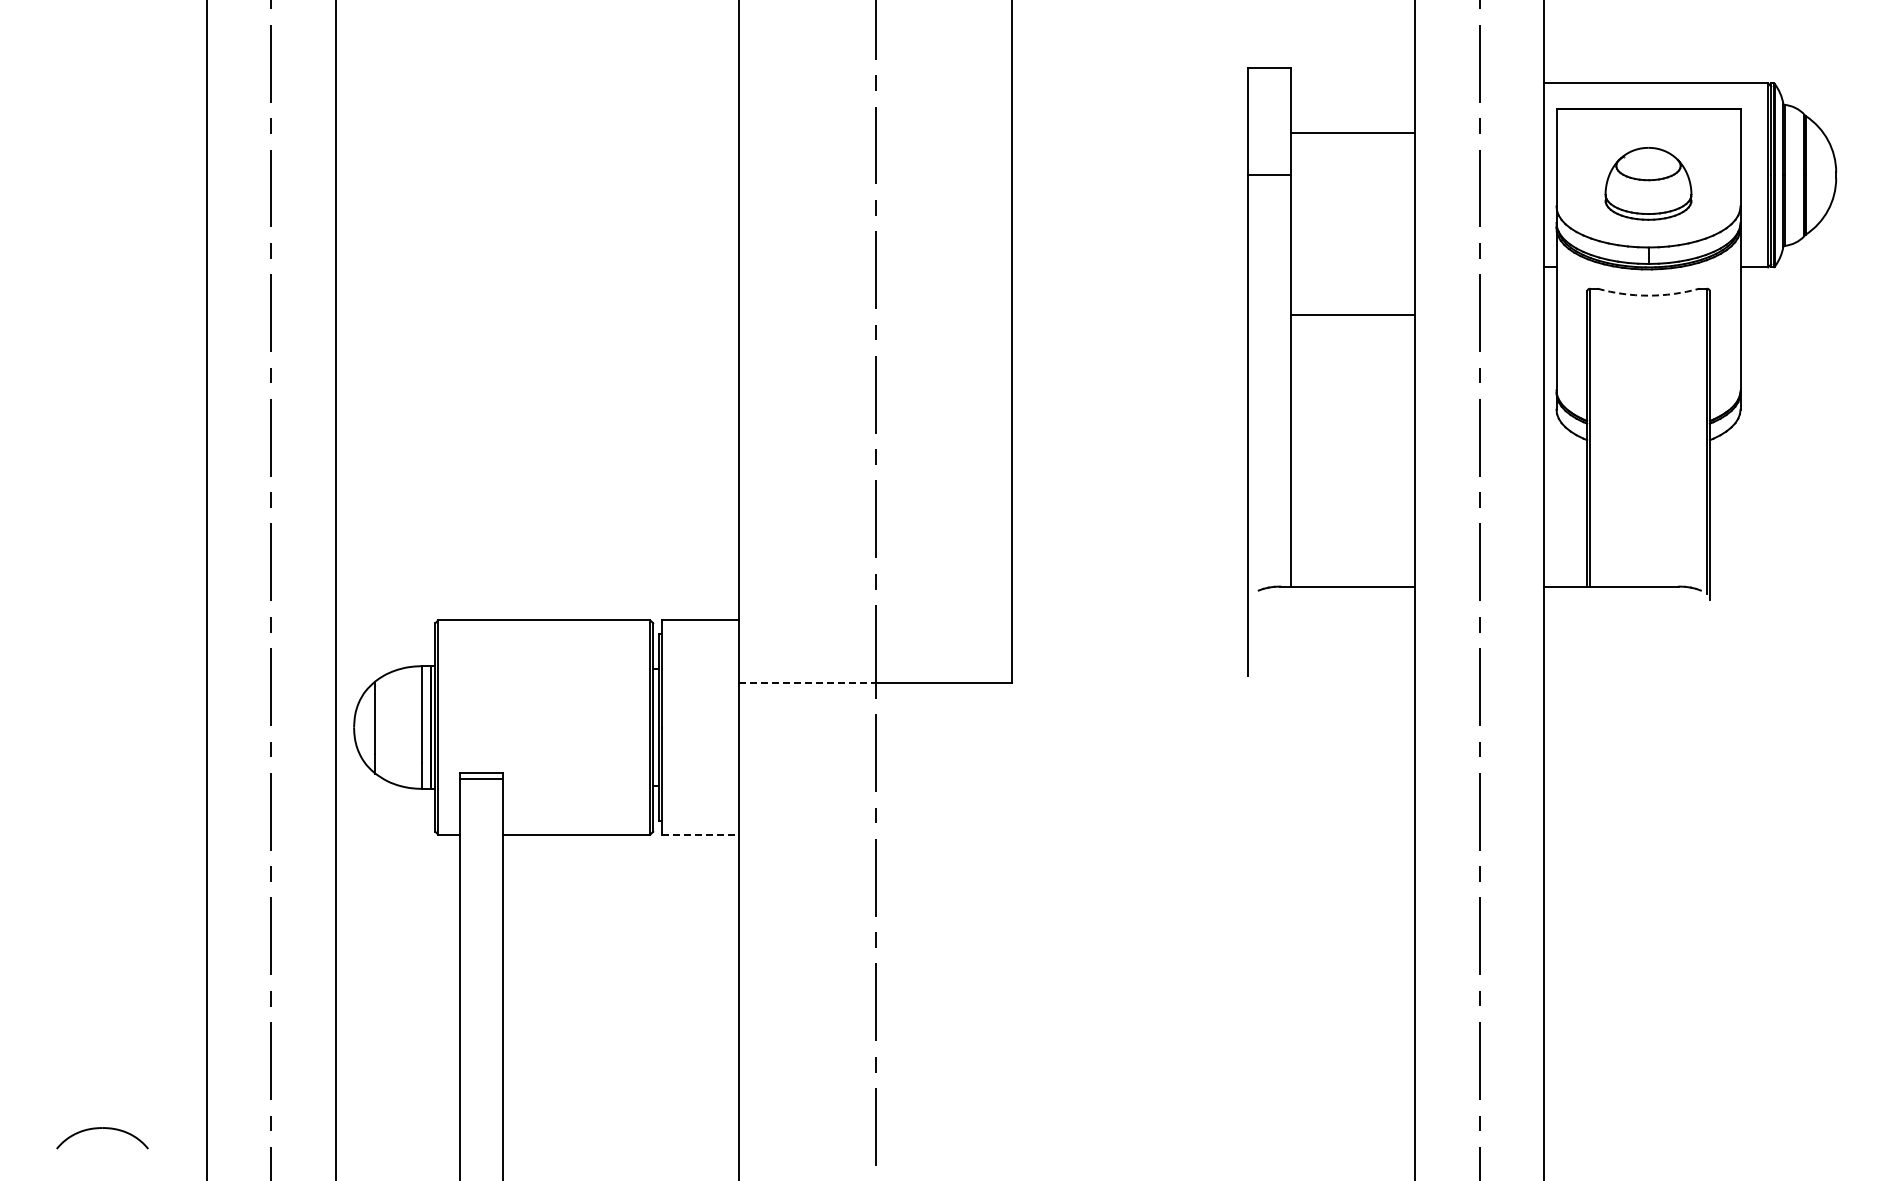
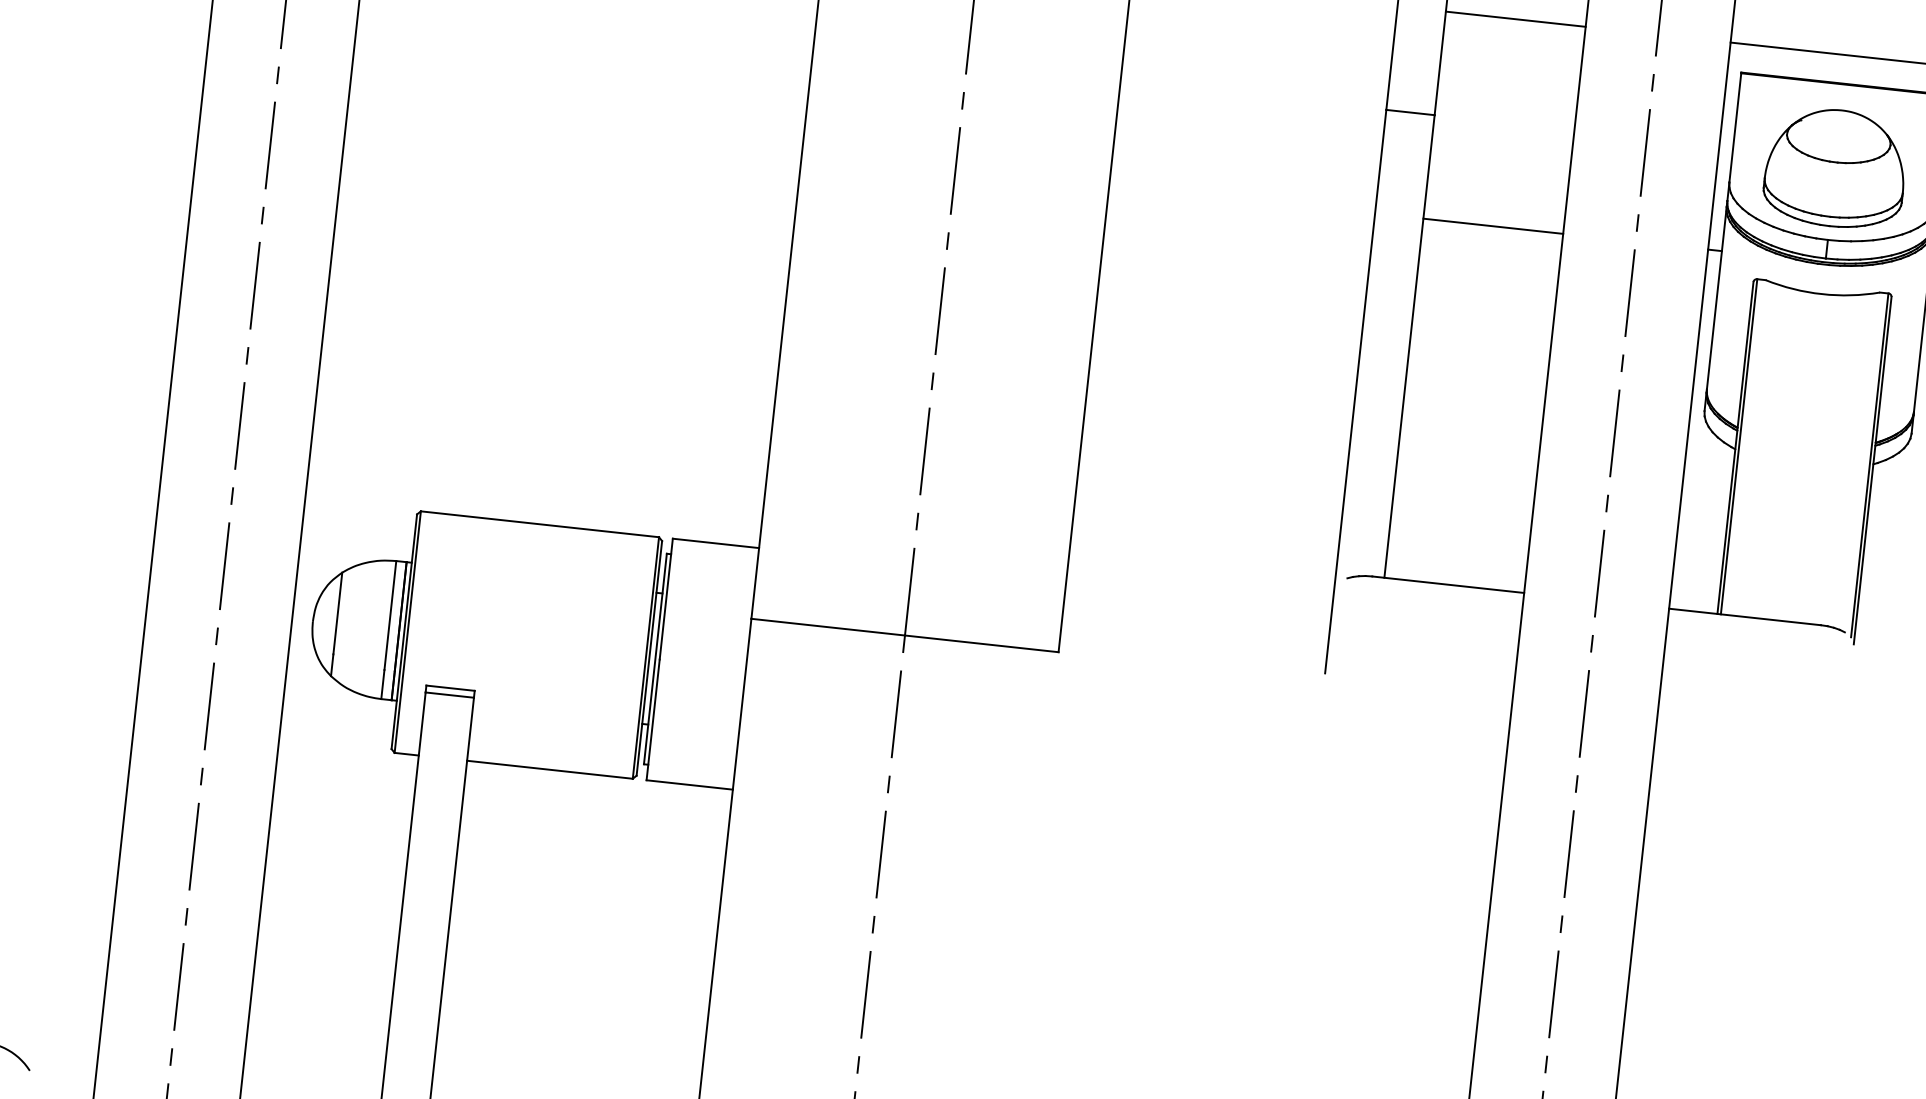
line: (1353, 133) -> (1516, 19), moved
part: (1648, 183) -> (1835, 167), size x1.43
arc: (1648, 295) -> (1822, 293), dashed -> solid
line: (1353, 315) -> (1493, 226), moved
line: (807, 683) -> (828, 627), dashed -> solid
line: (701, 834) -> (690, 784), dashed -> solid

